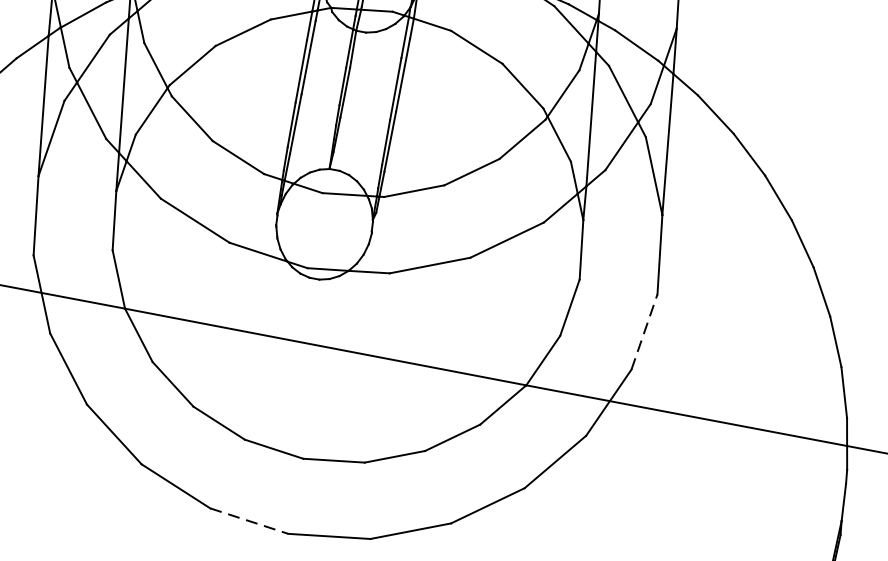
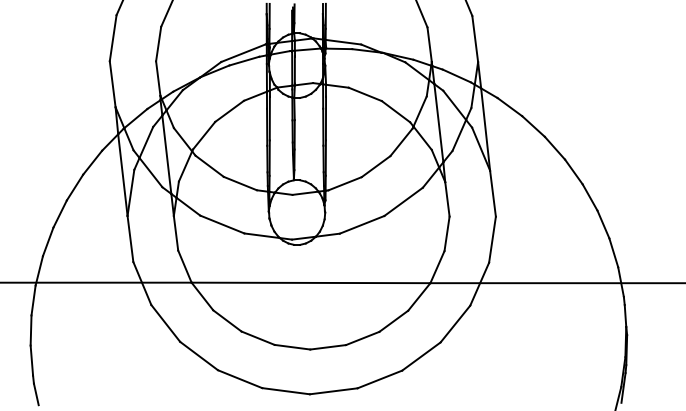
line: (644, 331) -> (492, 239), dashed -> solid
line: (249, 521) -> (286, 391), dashed -> solid

